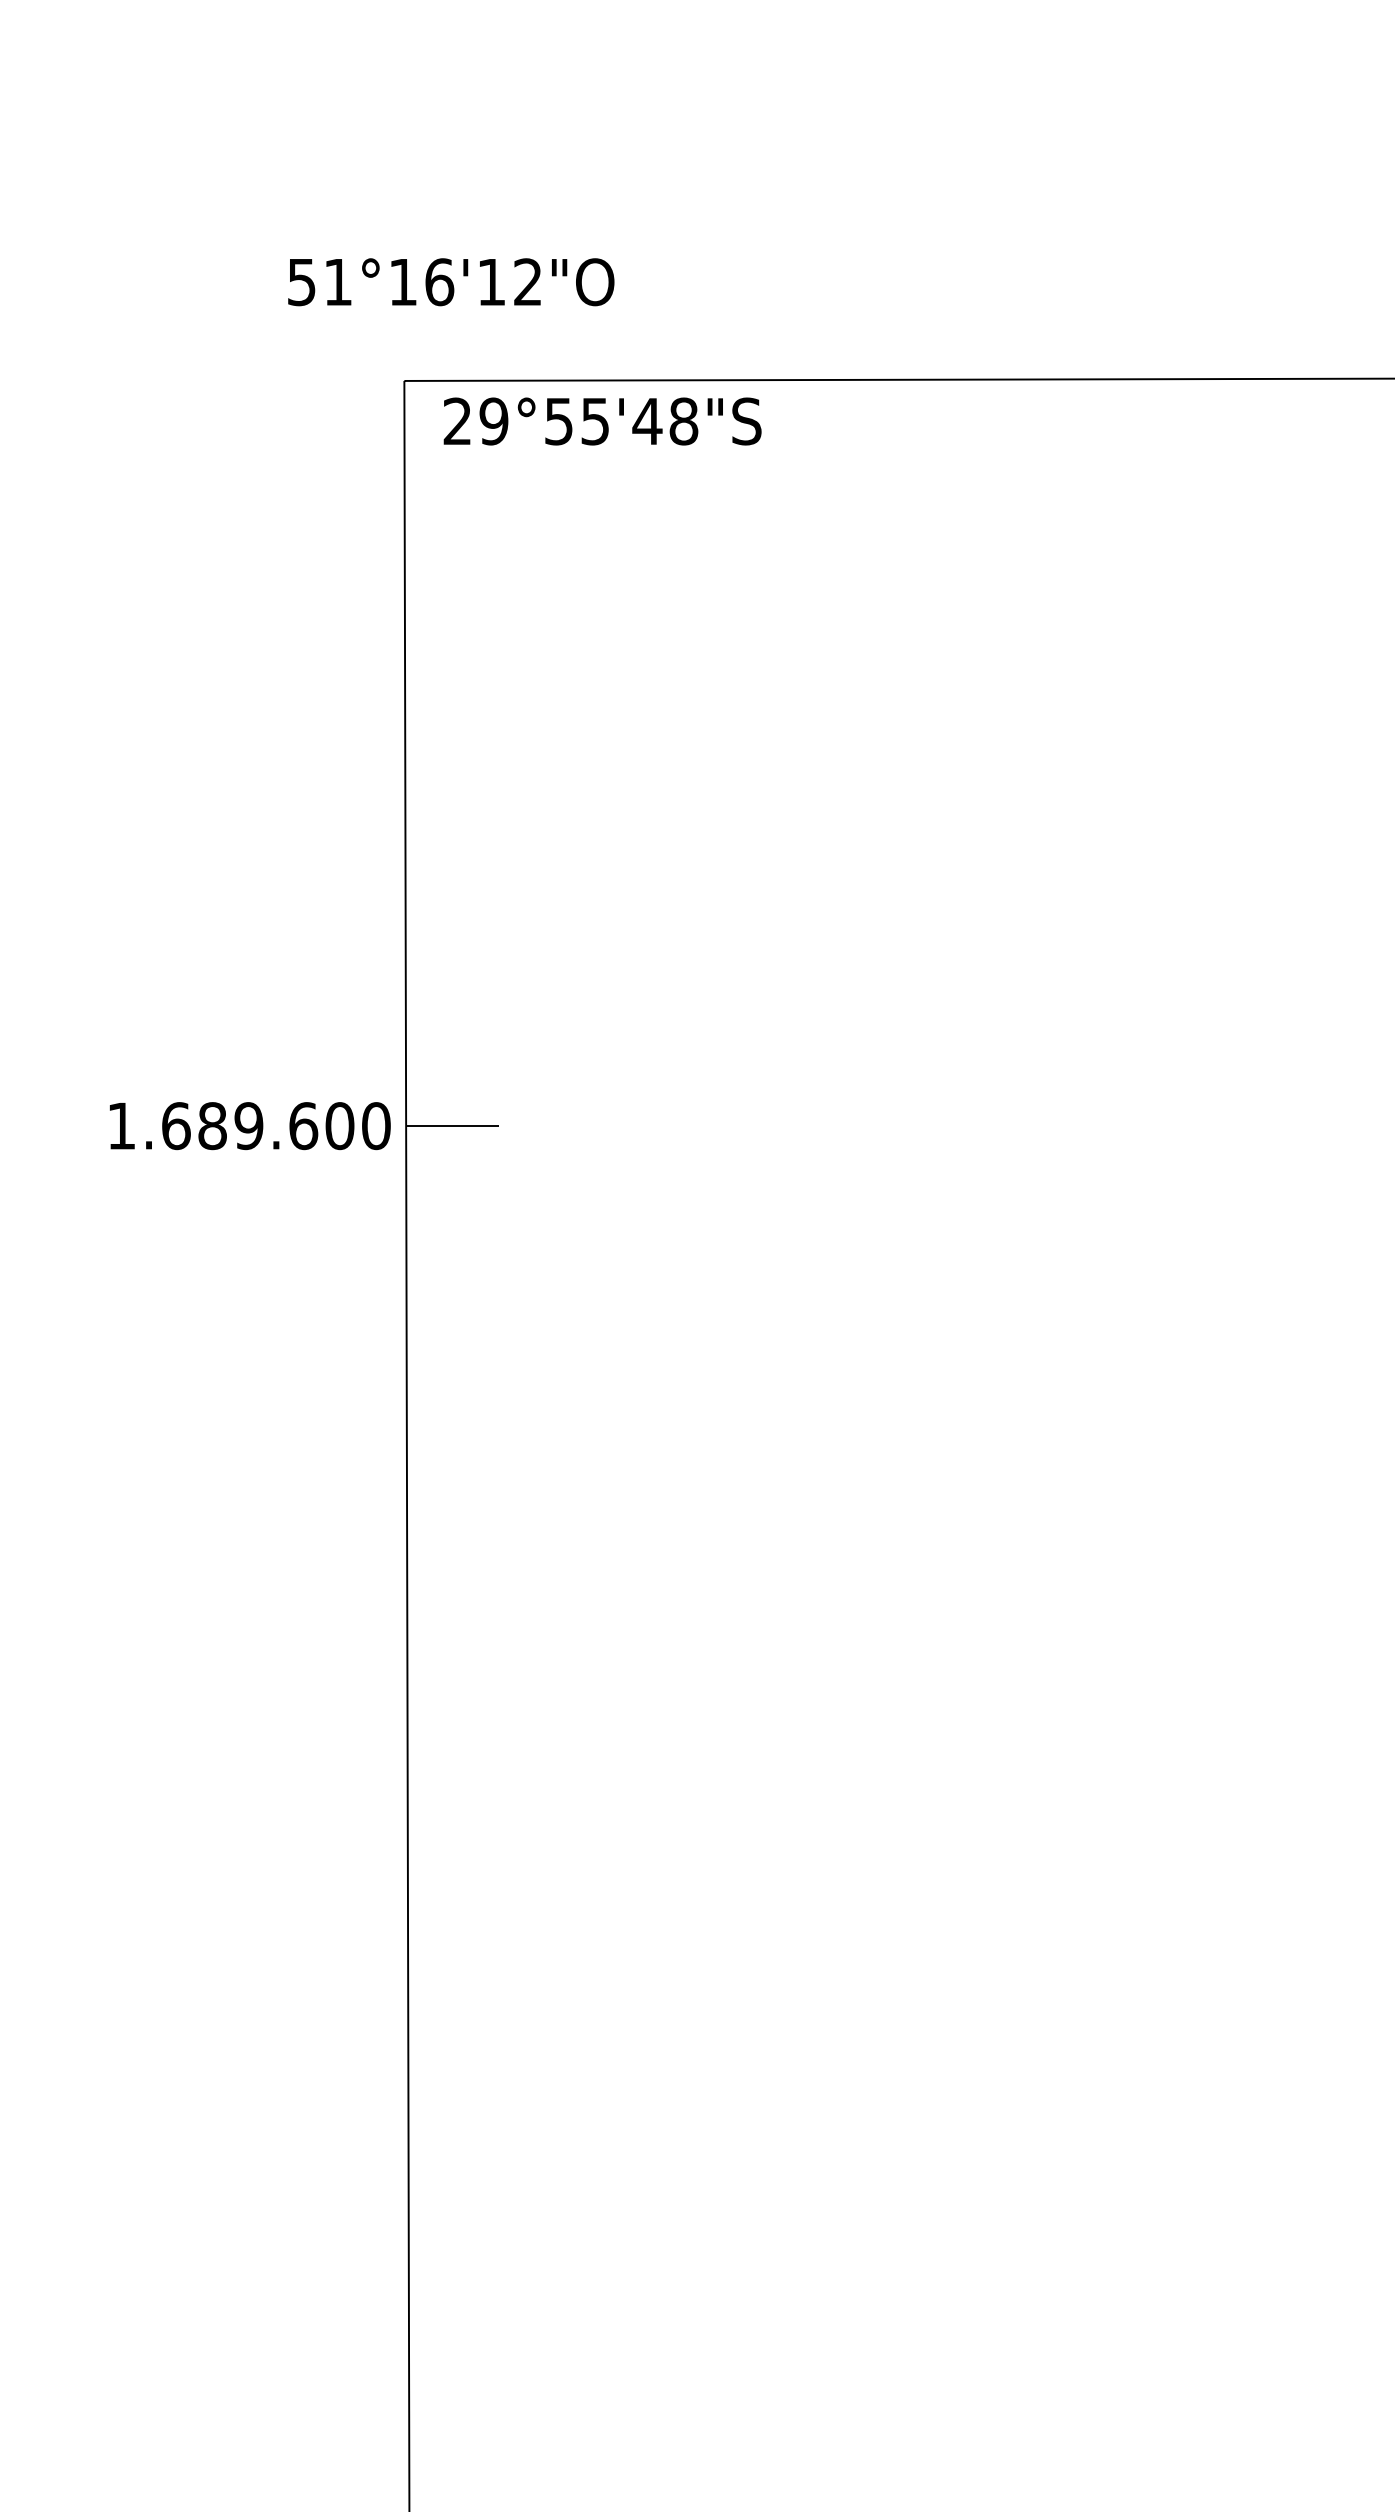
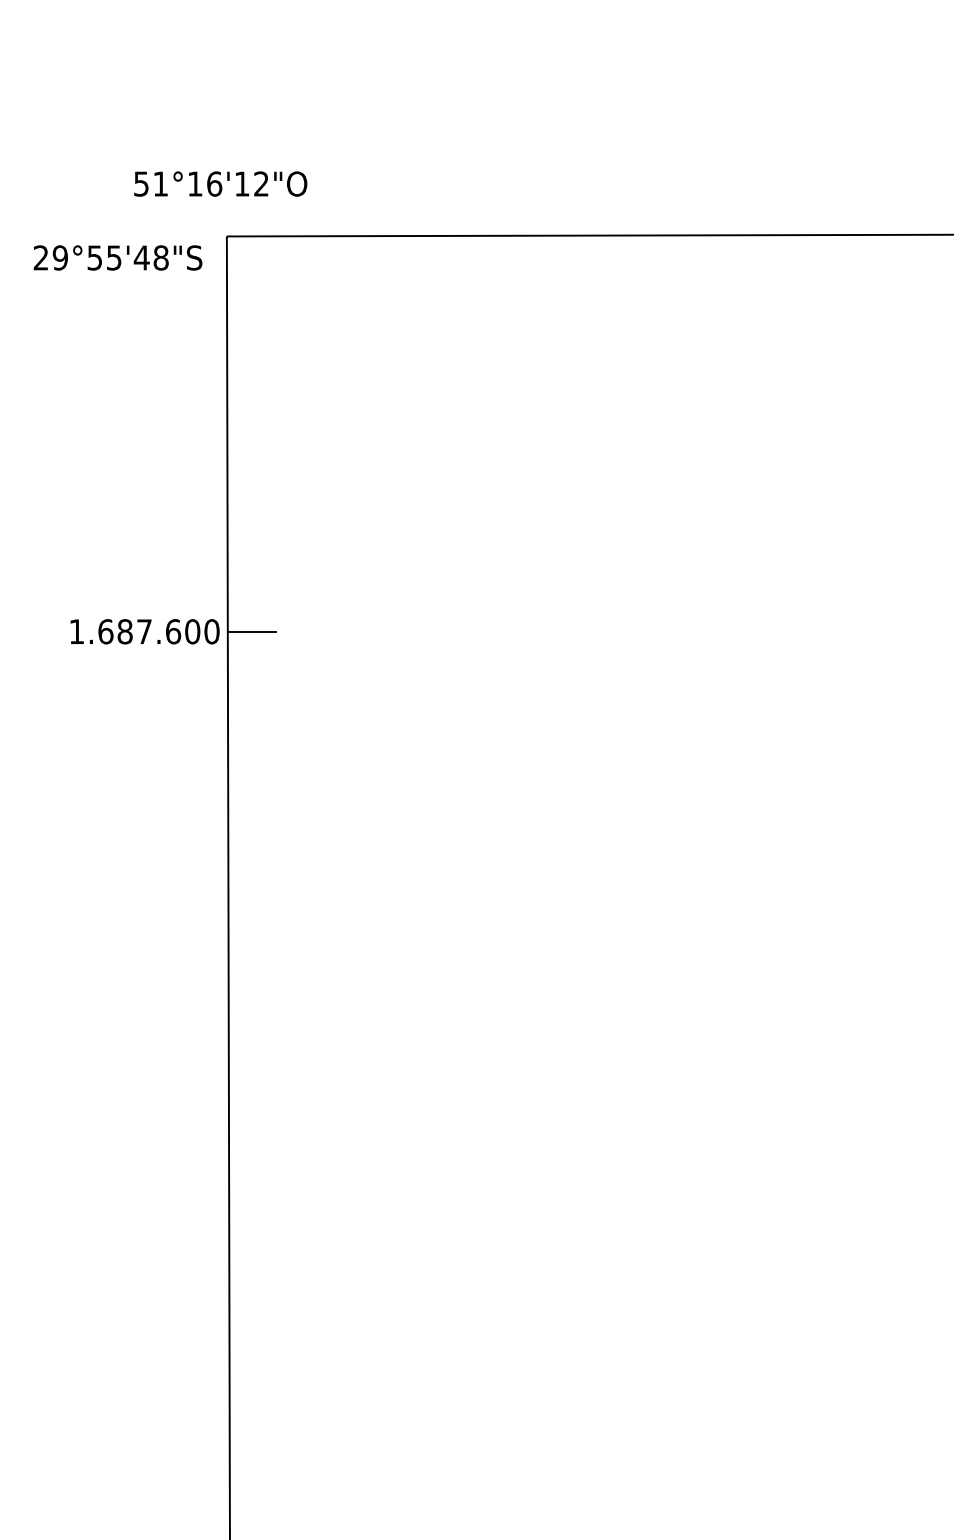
text: (450, 281) -> (220, 183), moved
text: (601, 420) -> (117, 257), moved
text: (247, 1125) -> (143, 631), 1.689.600 -> 1.687.600

